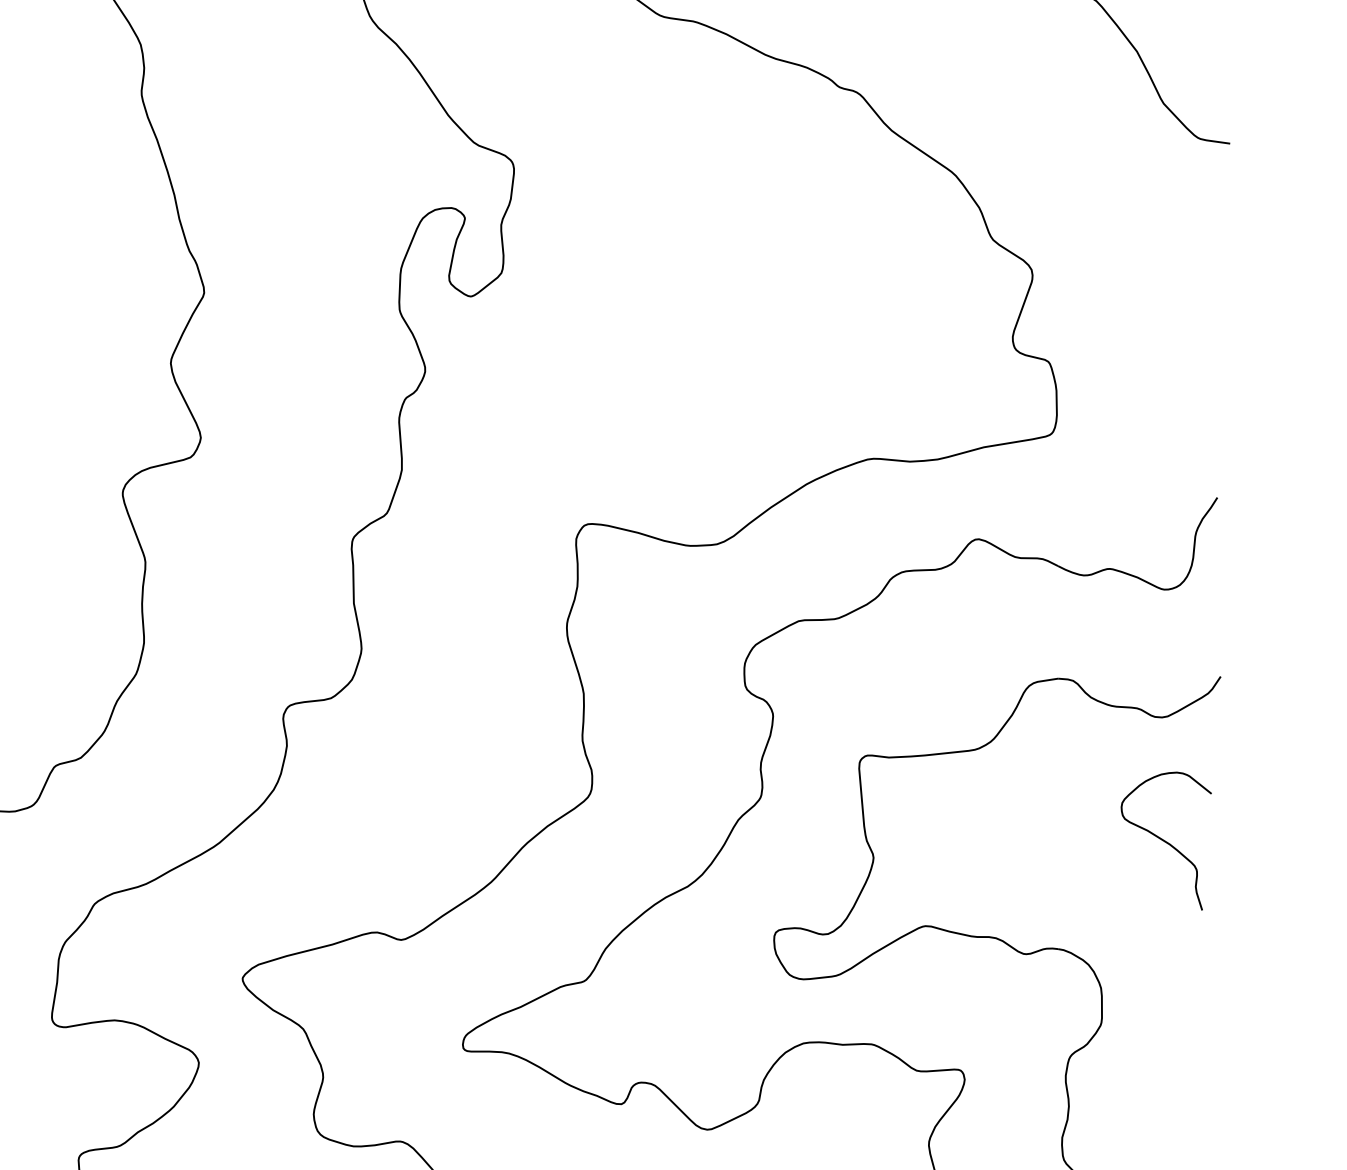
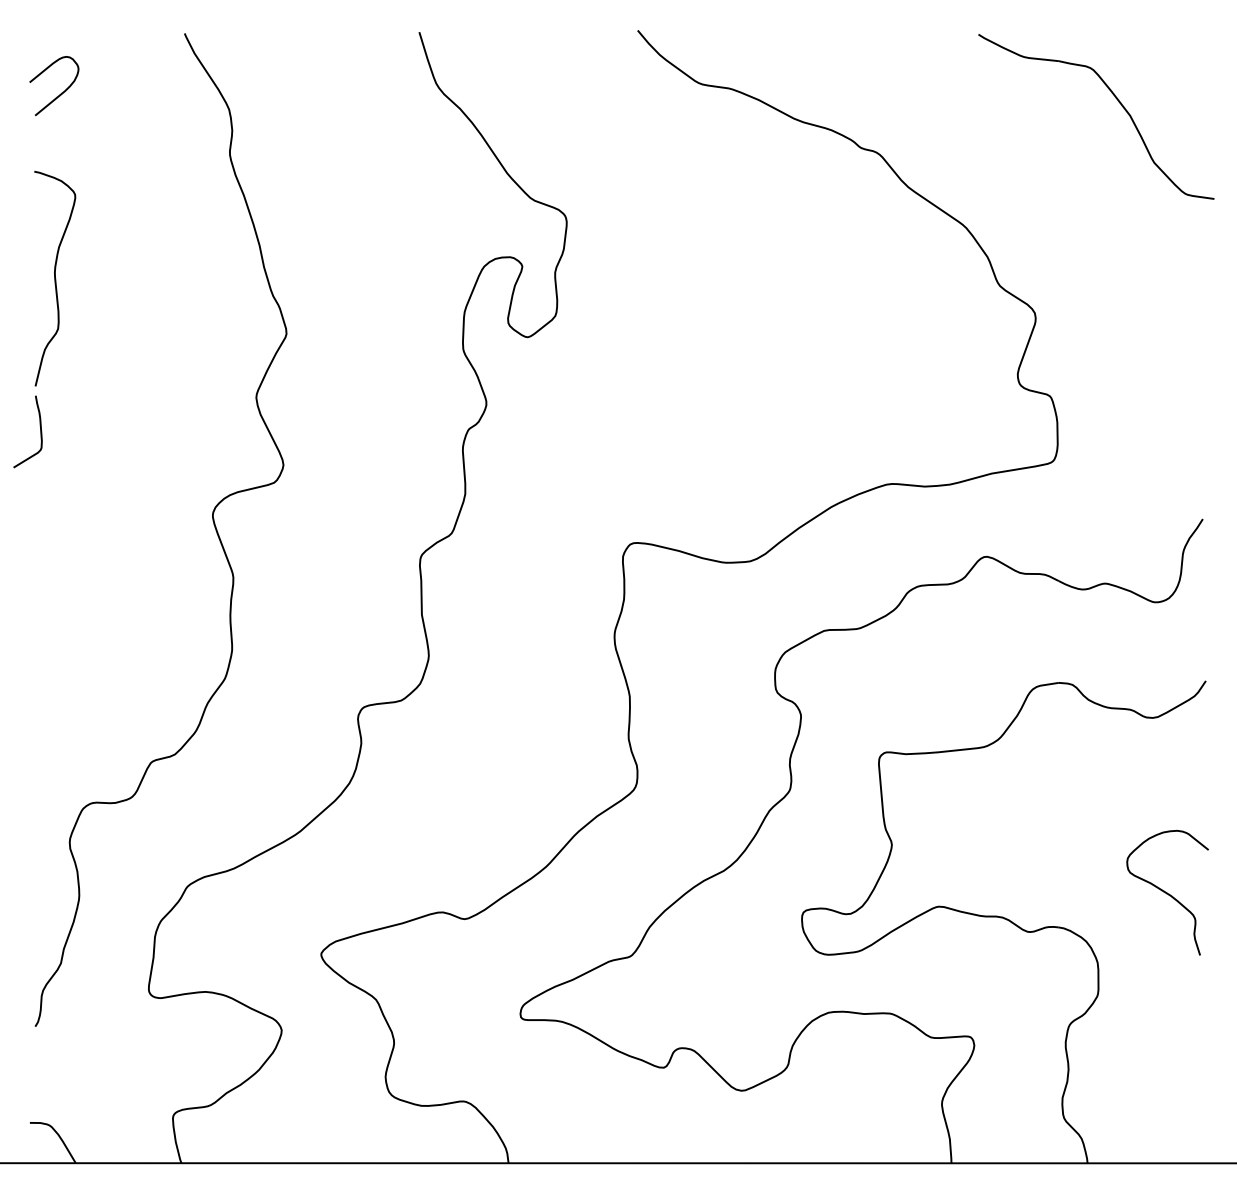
curve: (1166, 840) -> (1167, 892), moved

